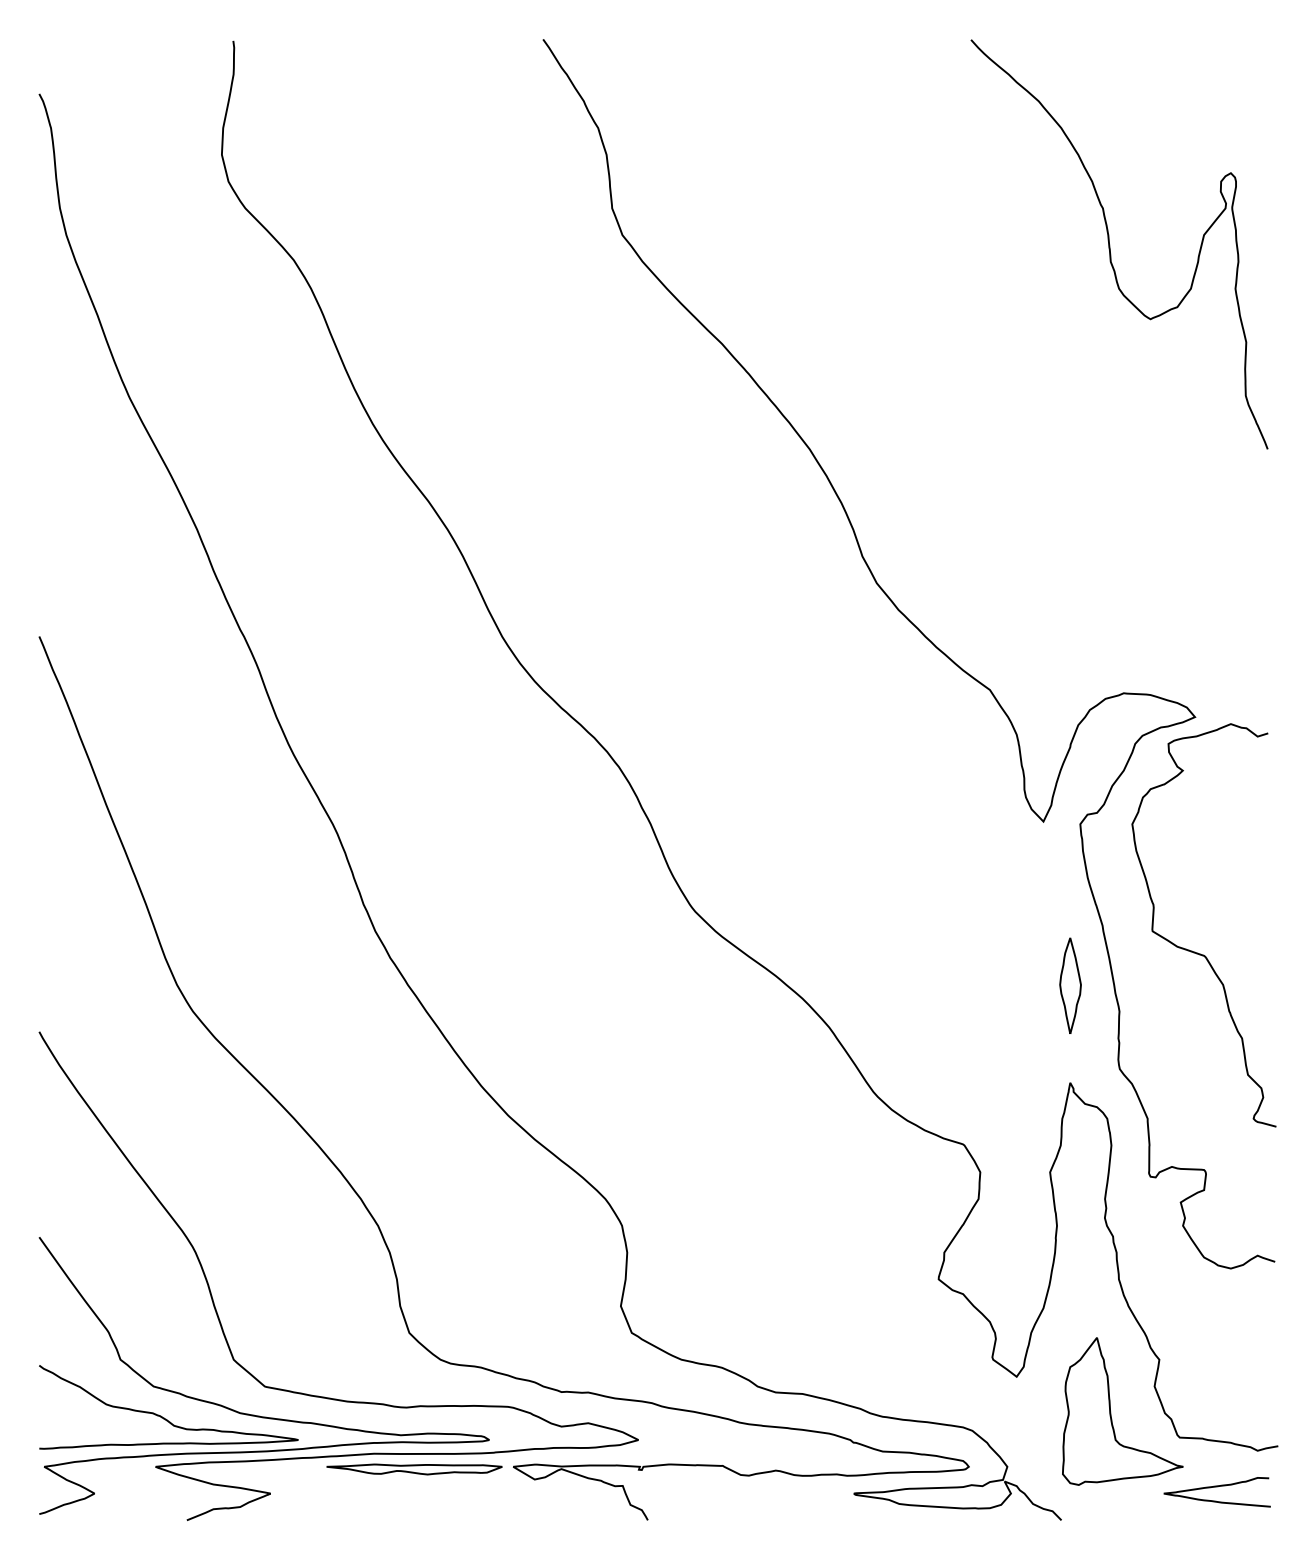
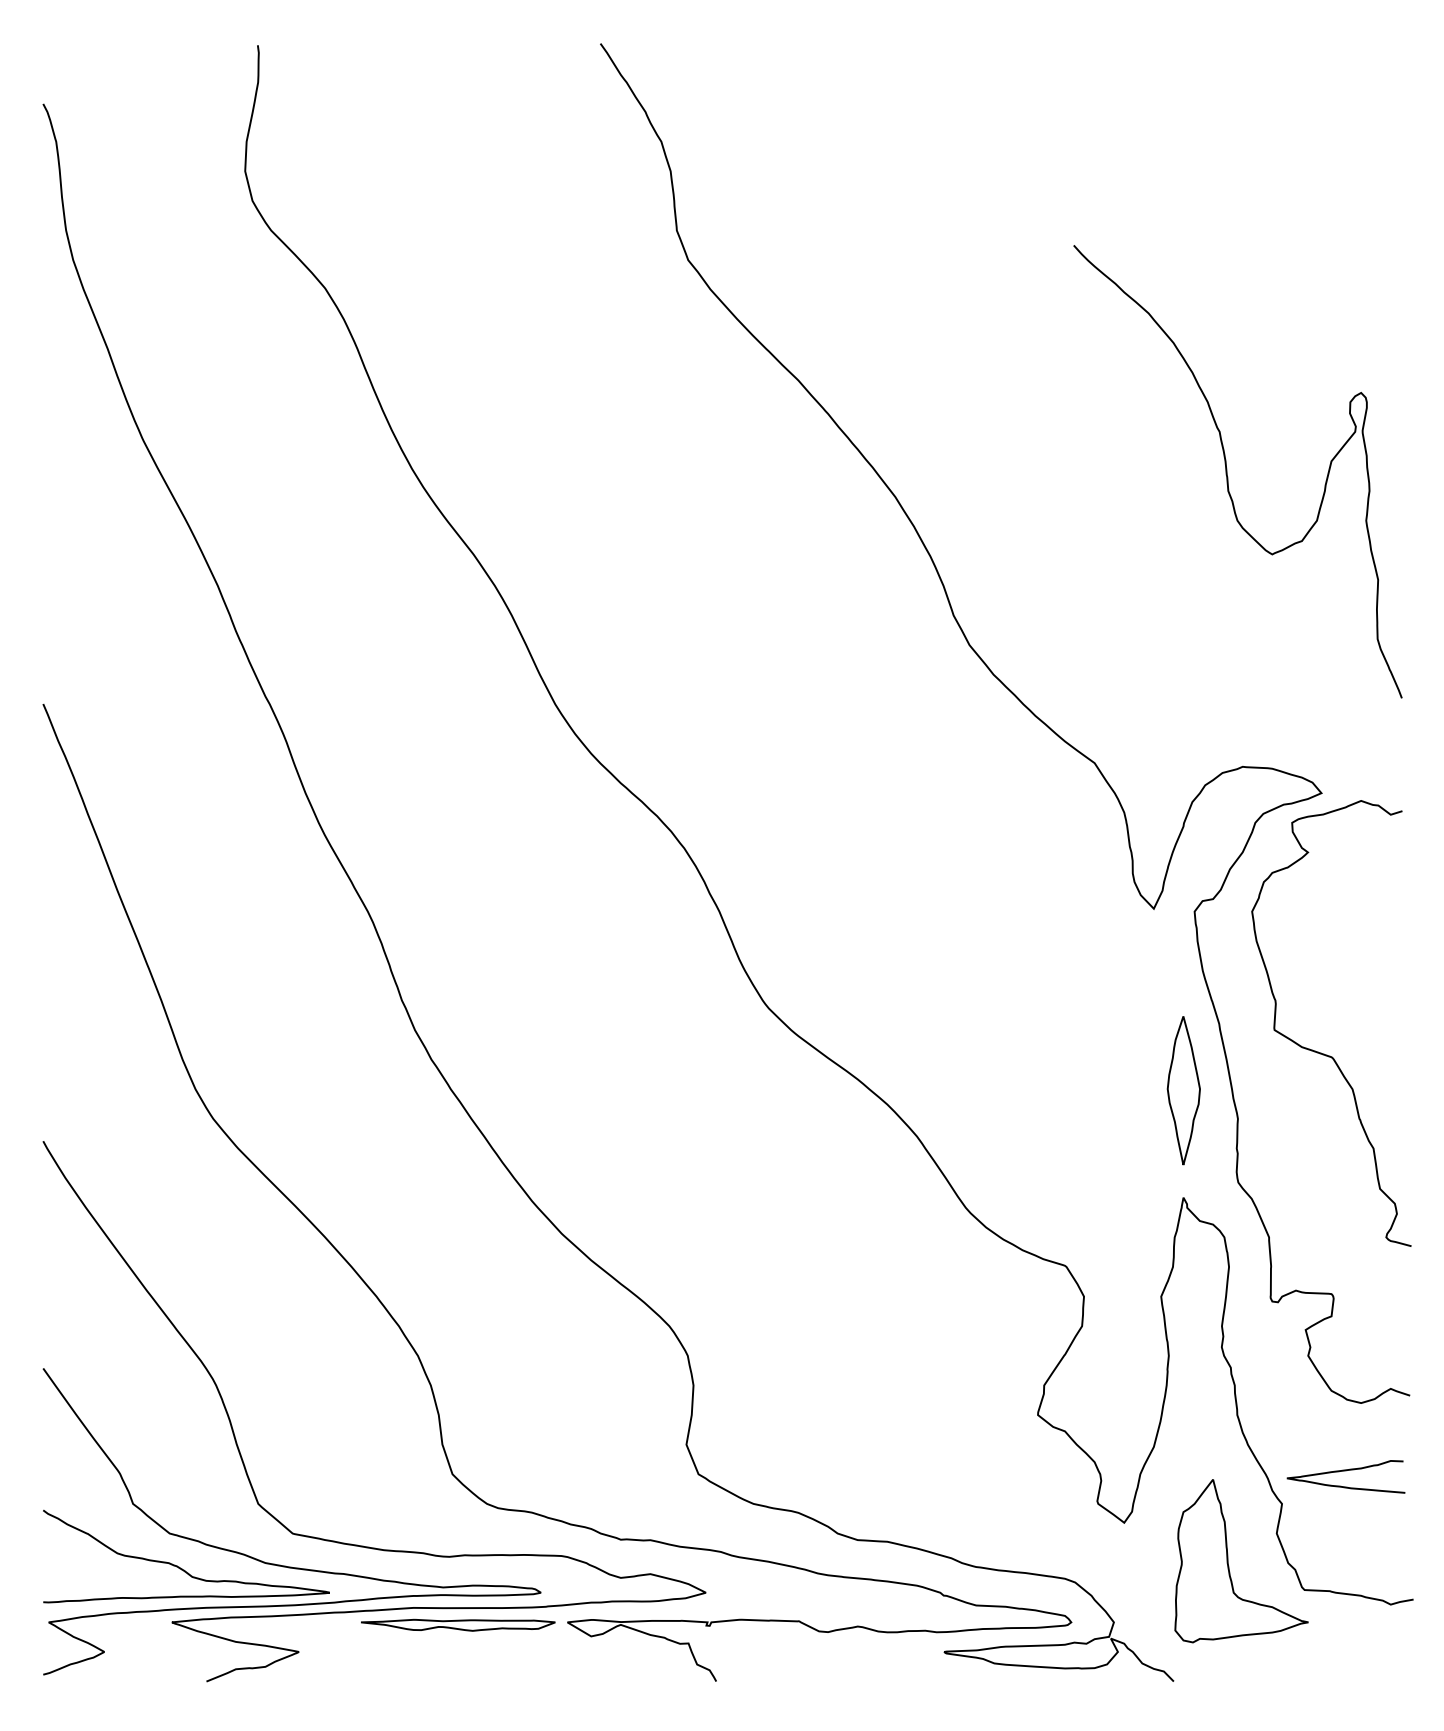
curve: (1110, 245) -> (1227, 472), moved
part: (1070, 985) -> (1183, 1090), size x1.4
curve: (1216, 1487) -> (1345, 1471), moved

